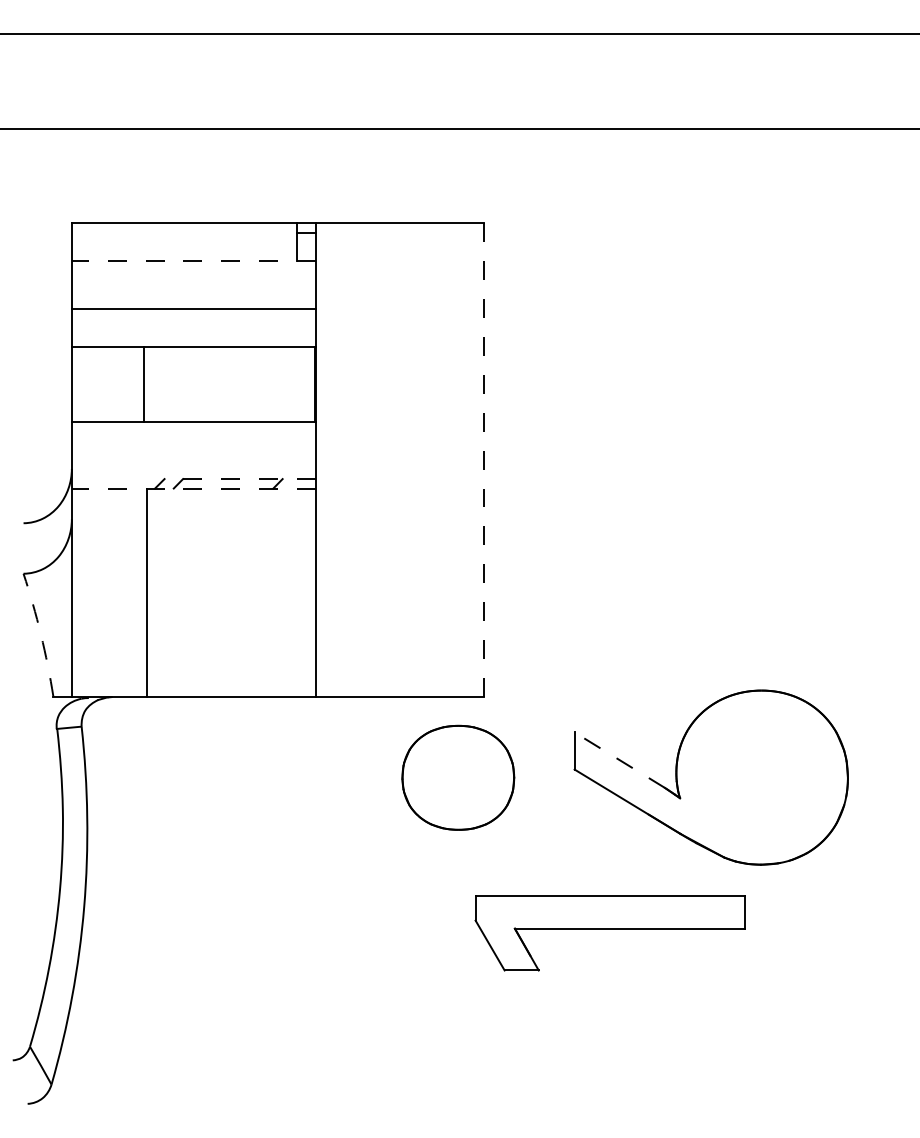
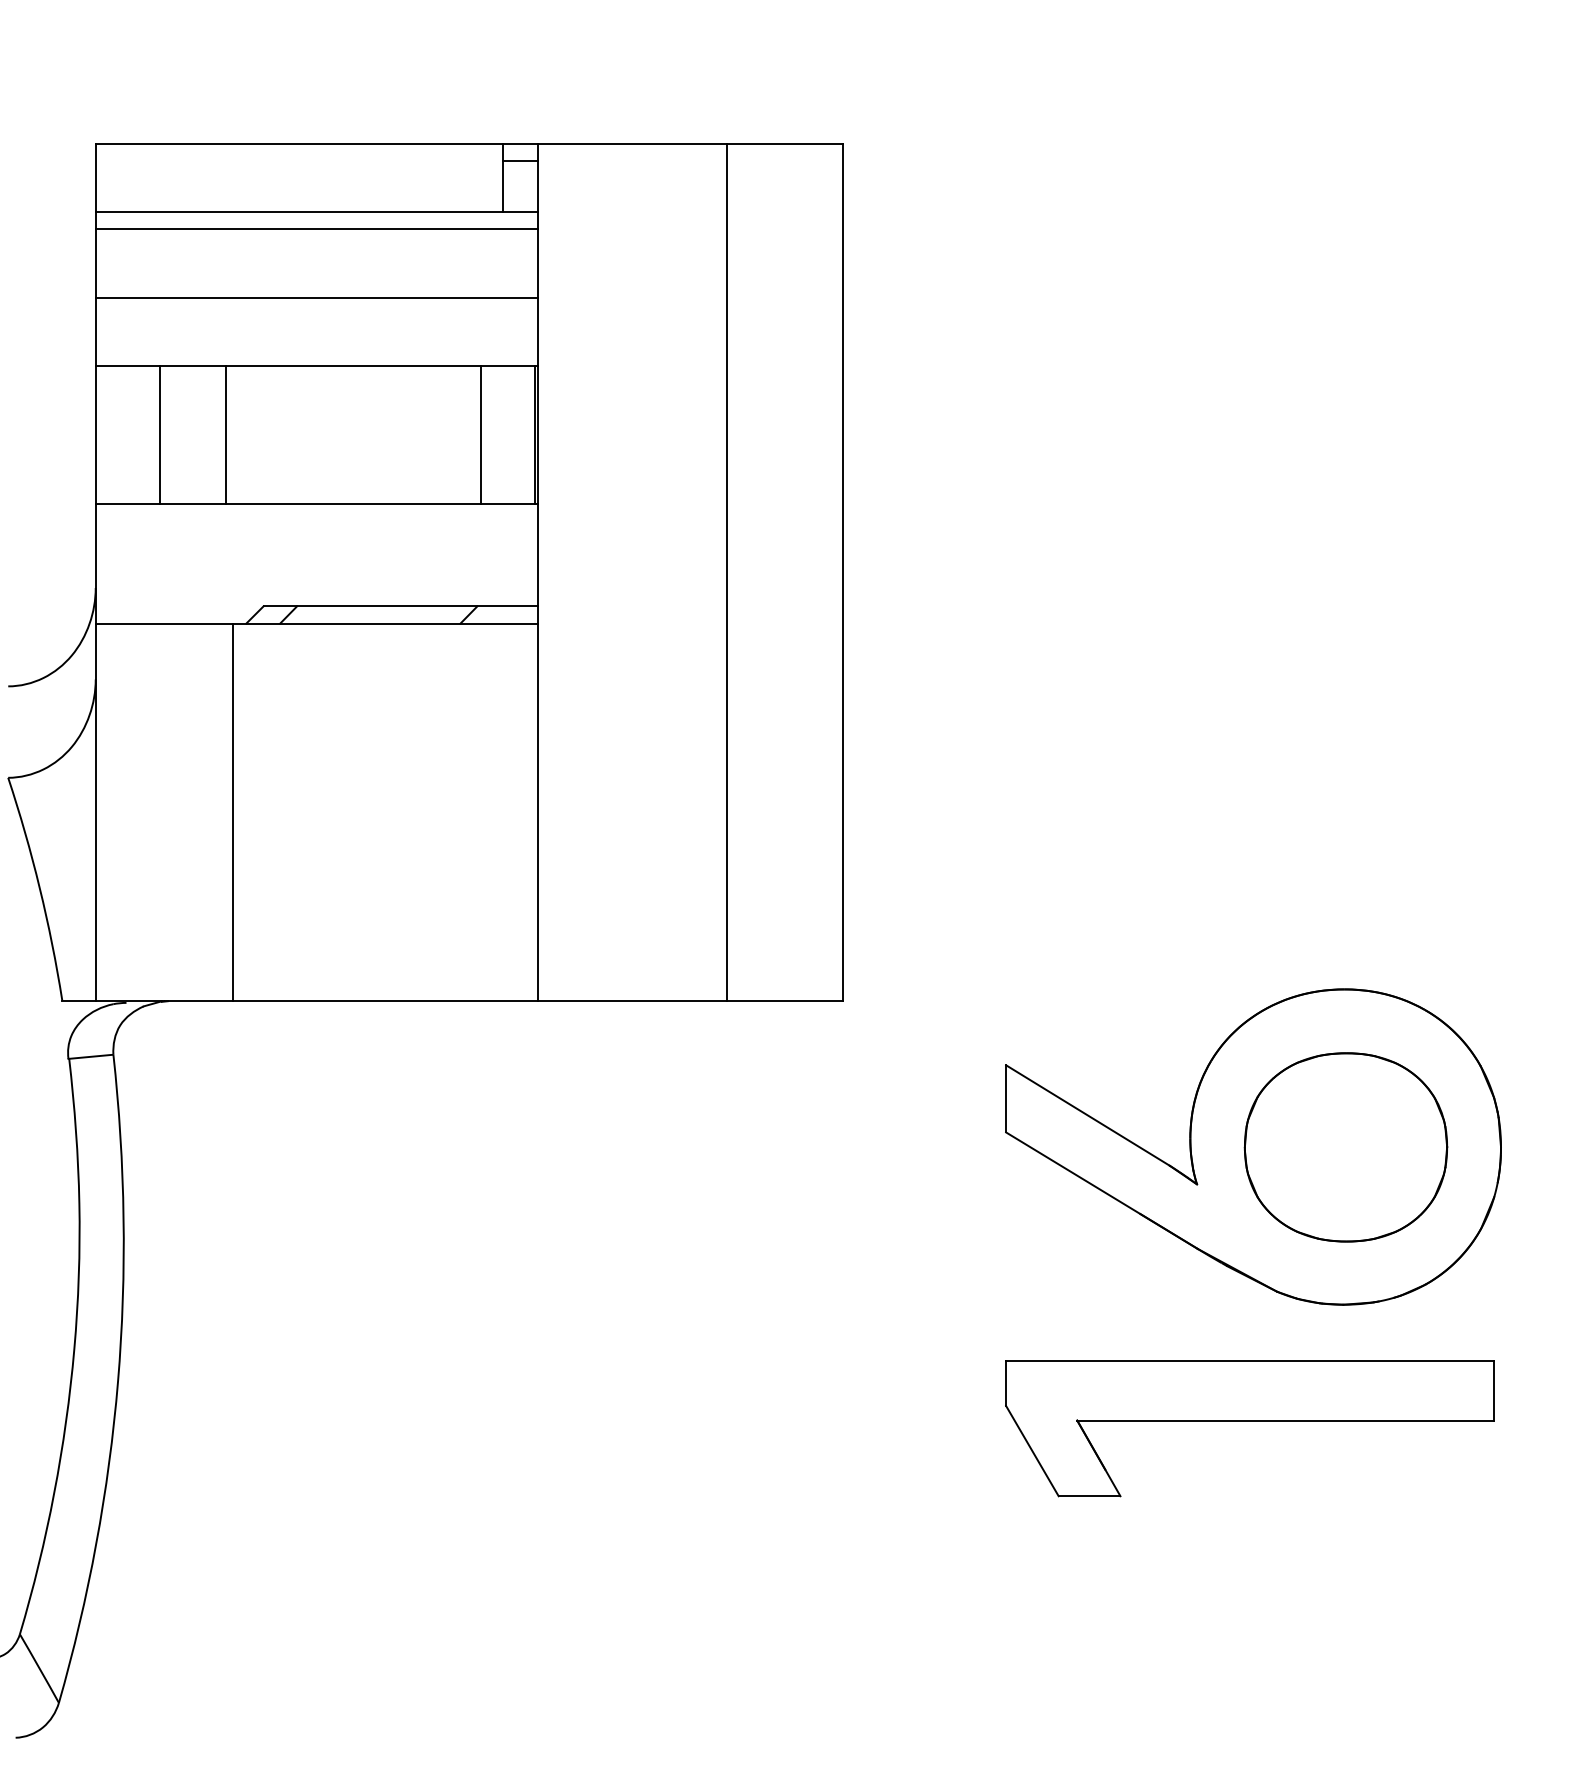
line: (193, 261) -> (315, 212), dashed -> solid
line: (193, 270) -> (315, 228), added
line: (107, 384) -> (160, 435), added
line: (284, 384) -> (480, 435), added
line: (420, 459) -> (727, 570), added
line: (484, 460) -> (842, 572), dashed -> solid
line: (240, 479) -> (401, 607), dashed -> solid
line: (193, 488) -> (315, 623), dashed -> solid
arc: (40, 634) -> (38, 887), dashed -> solid
line: (619, 759) -> (1087, 1114), dashed -> solid
part: (458, 777) -> (1346, 1146), moved
part: (609, 933) -> (1248, 1429), moved

